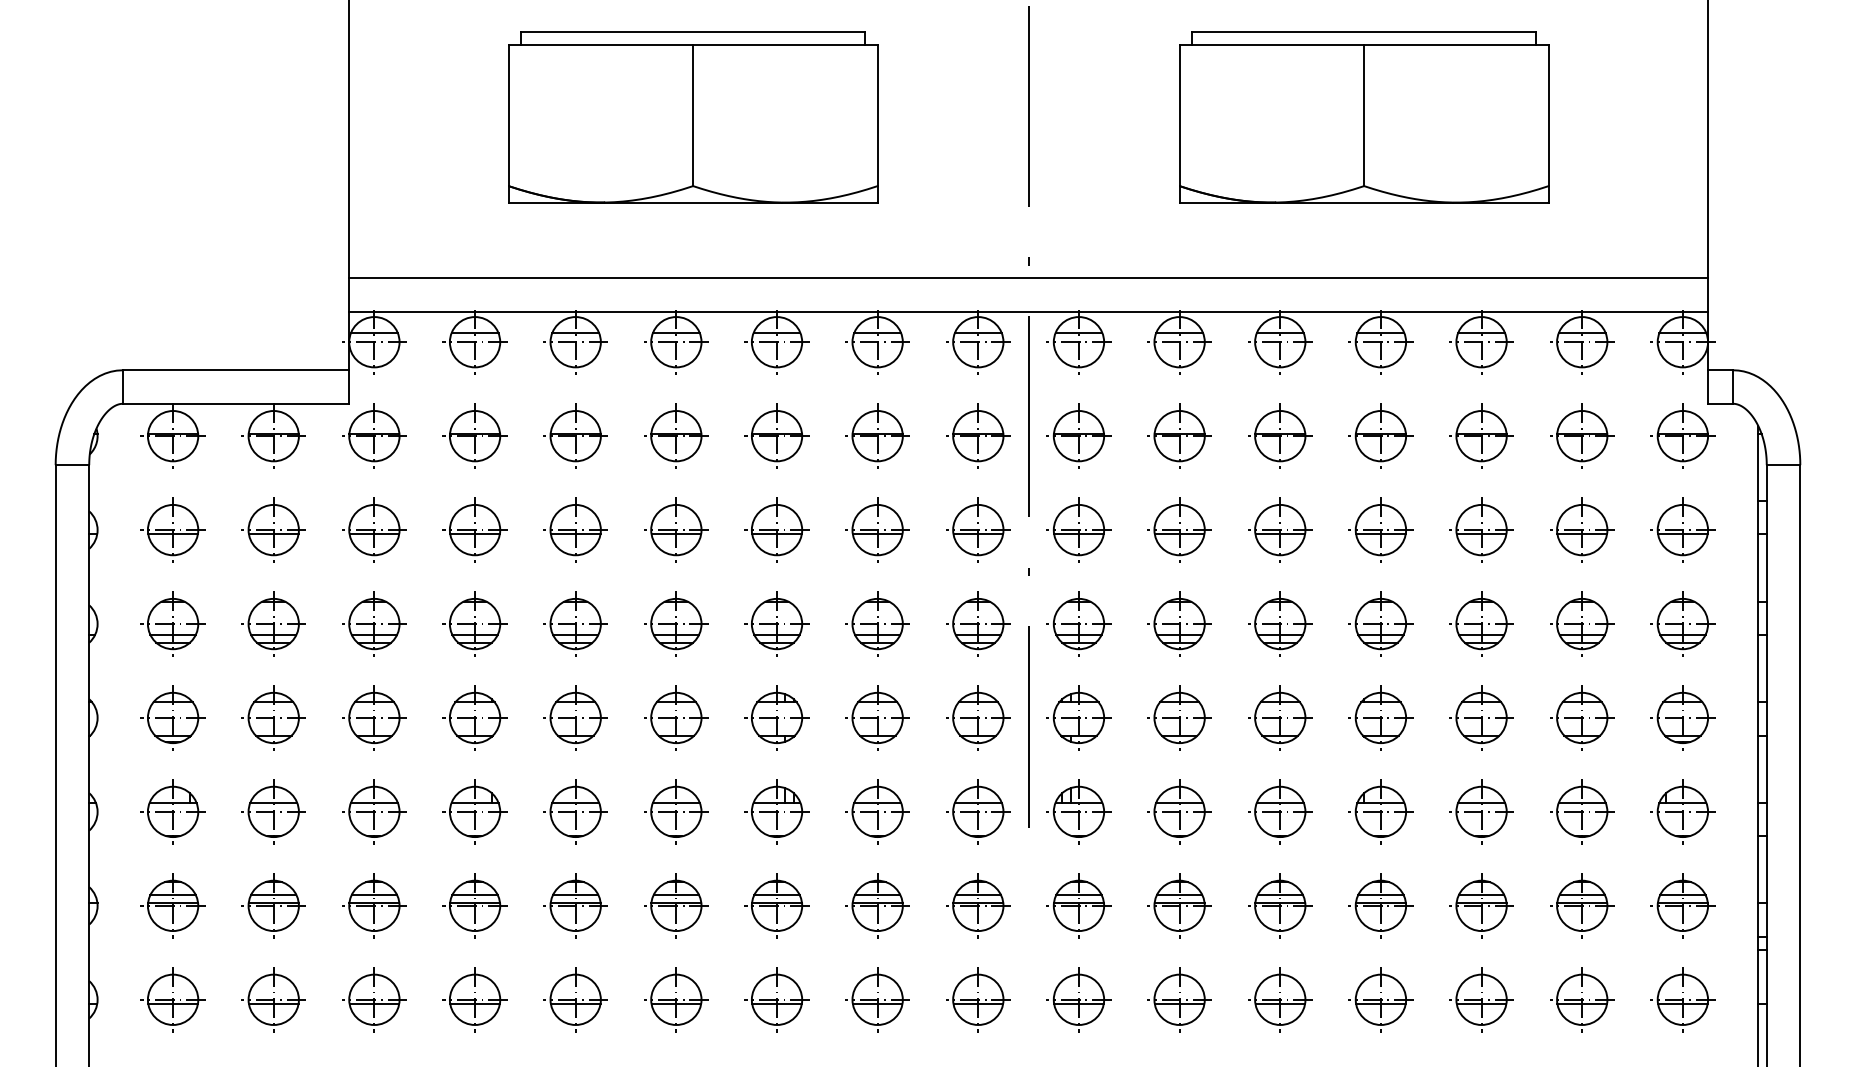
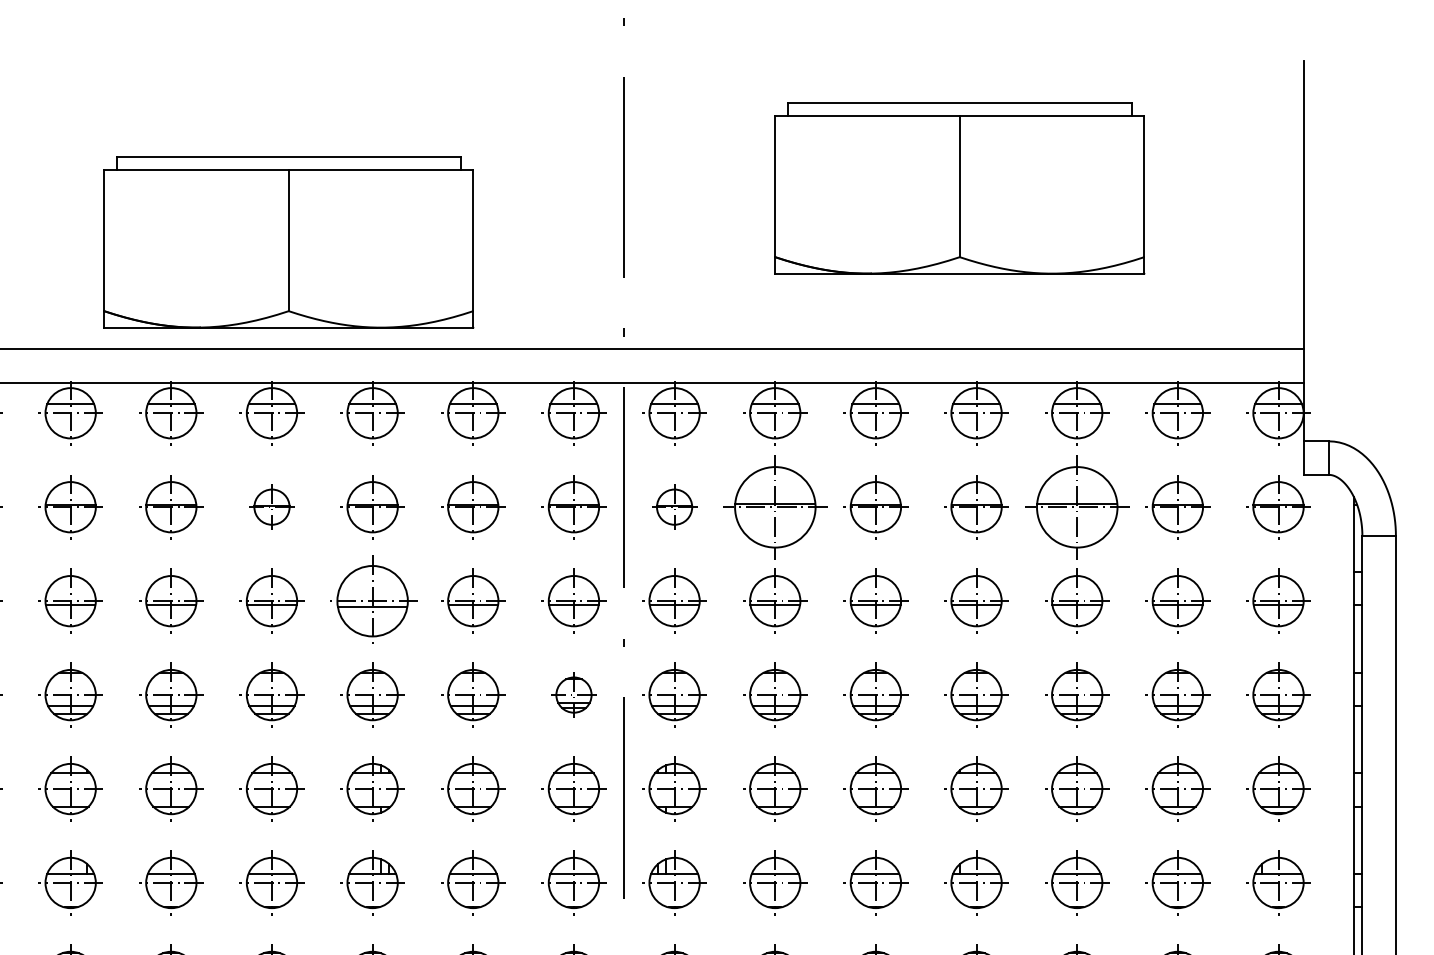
part: (693, 117) -> (289, 242), moved
part: (676, 435) -> (272, 506), size x0.7
part: (1078, 435) -> (674, 506), size x0.7
part: (1179, 435) -> (775, 506), size x1.6
part: (1481, 435) -> (1077, 506), size x1.6
part: (776, 529) -> (372, 600), size x1.4
part: (978, 623) -> (574, 694), size x0.7

